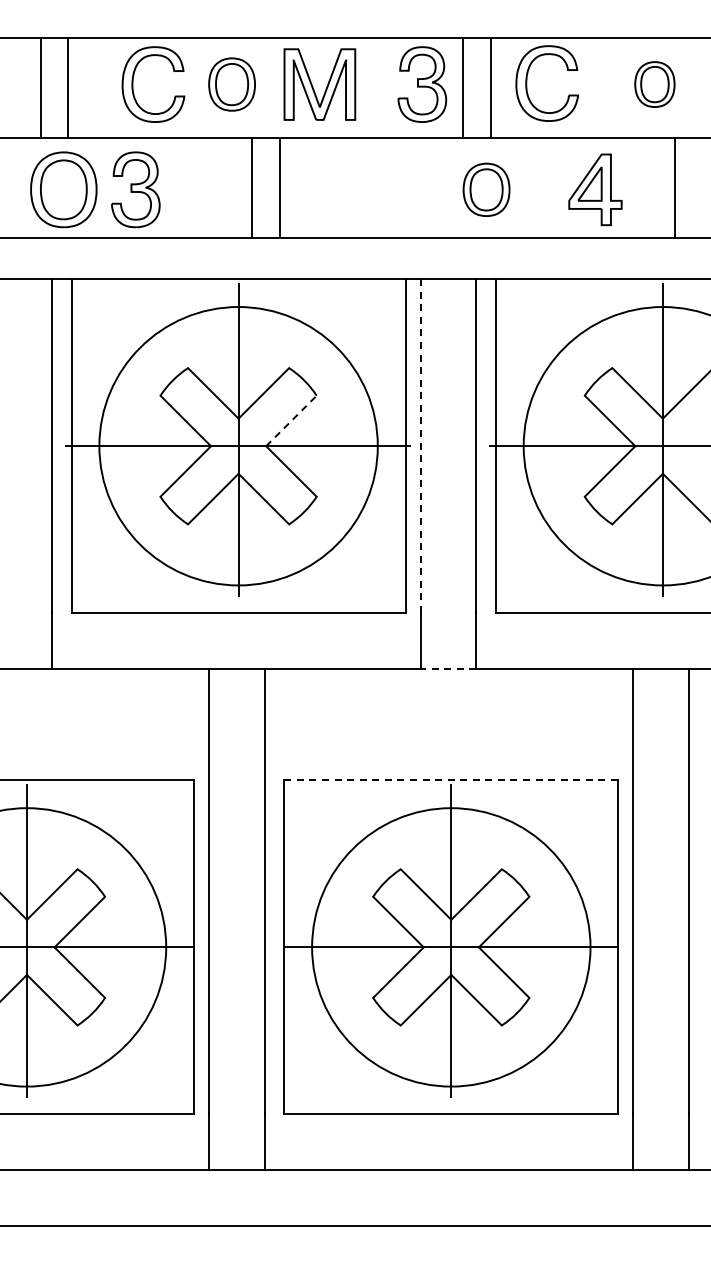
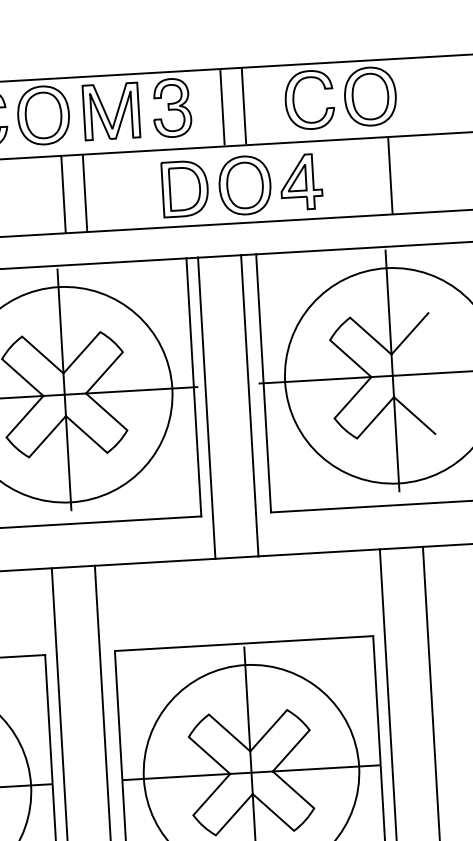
part: (527, 83) -> (294, 100), moved
part: (231, 84) -> (43, 115), size x1.43
part: (422, 84) -> (172, 107), moved
part: (654, 84) -> (370, 96), size x1.67
part: (409, 189) -> (185, 188), added
part: (486, 189) -> (244, 185), size x1.43
part: (595, 189) -> (301, 181), moved
line: (291, 420) -> (104, 372), dashed -> solid
line: (420, 446) -> (205, 386), dashed -> solid
line: (448, 668) -> (236, 557), dashed -> solid
line: (451, 780) -> (244, 643), dashed -> solid

